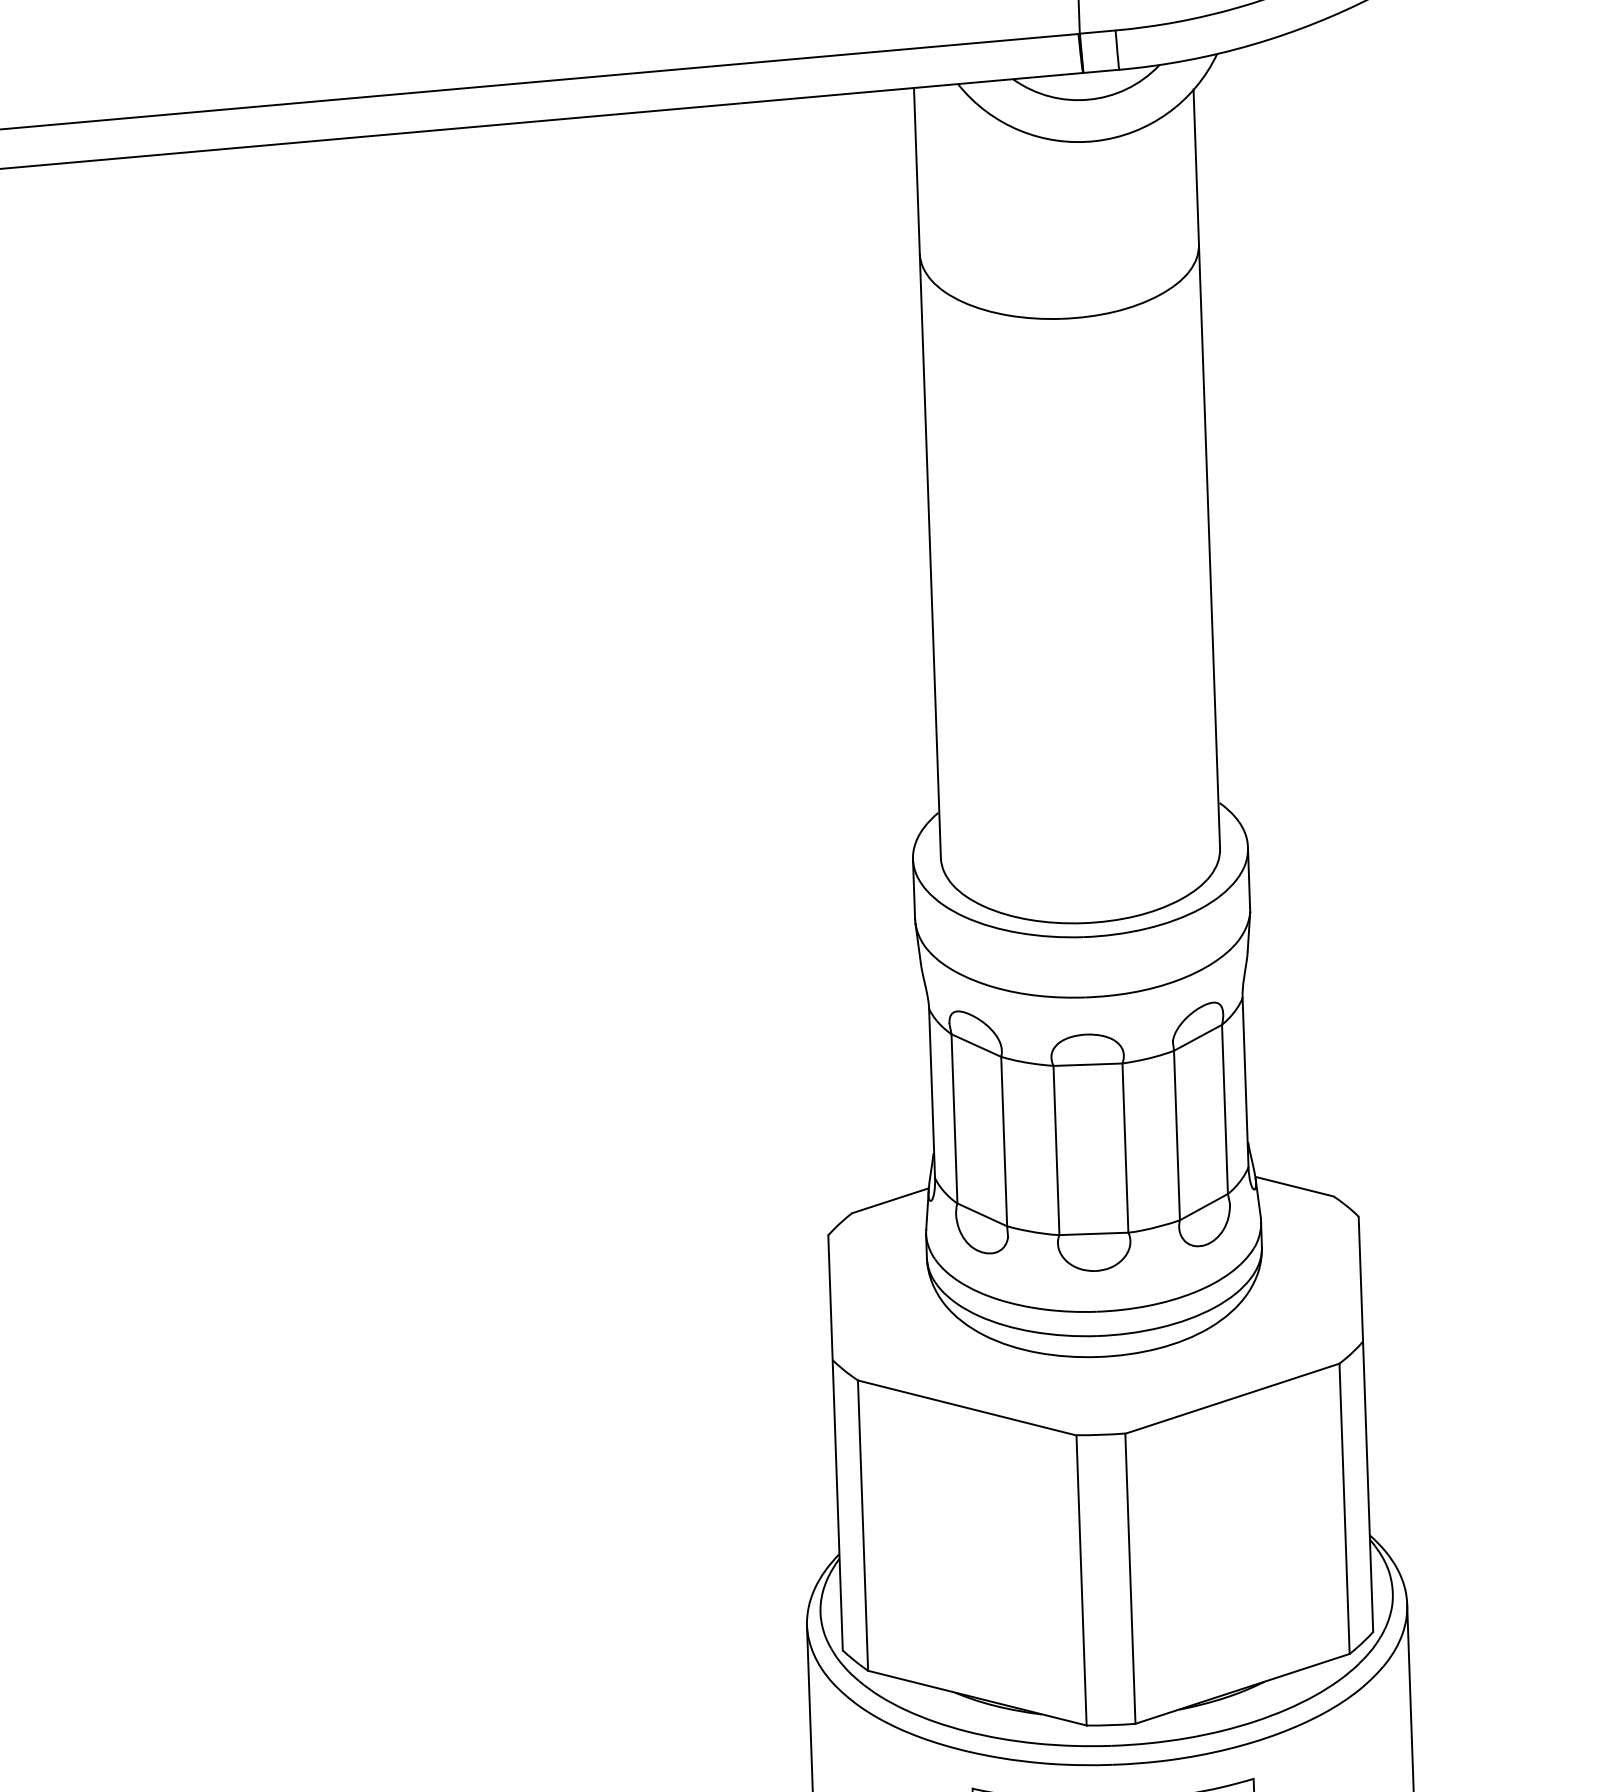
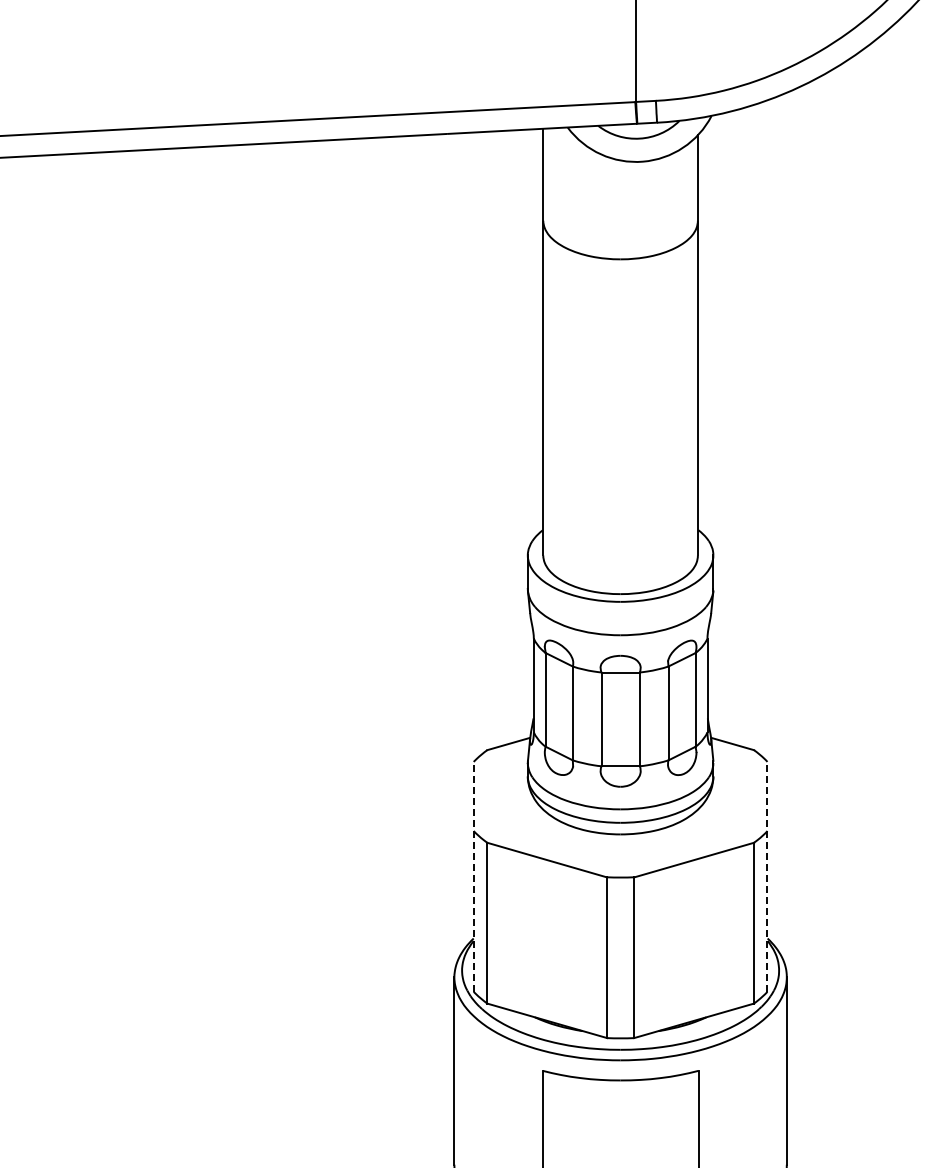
line: (1365, 1423) -> (767, 876), solid -> dashed
line: (835, 1442) -> (473, 876), solid -> dashed

